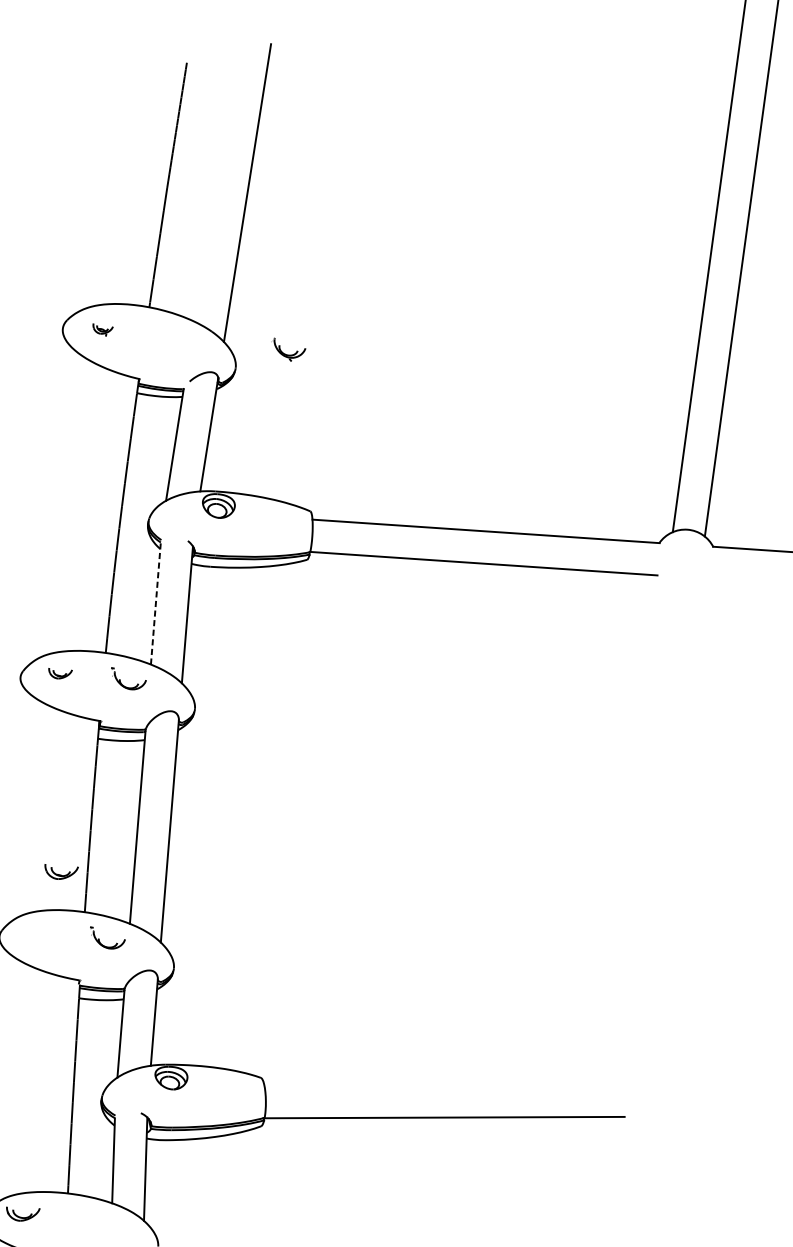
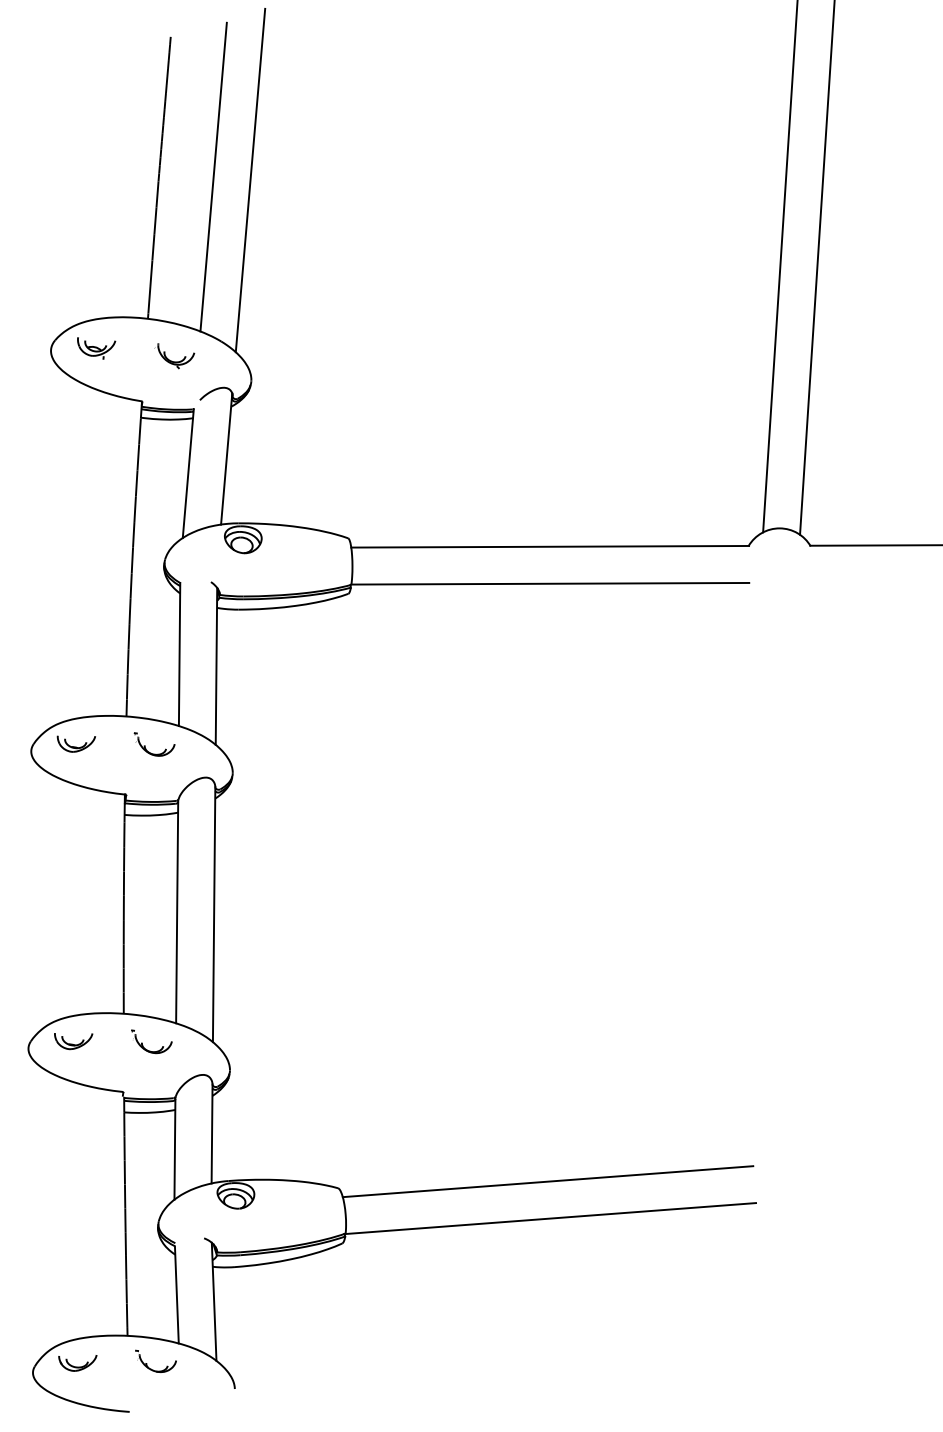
line: (215, 187) -> (213, 176), added
part: (102, 330) -> (96, 348), size x1.67
part: (287, 350) -> (174, 356), moved
line: (155, 602) -> (179, 654), dashed -> solid
part: (59, 673) -> (75, 743), size x1.43
part: (61, 872) -> (73, 1041), moved
line: (444, 1085) -> (547, 1181), added
part: (83, 1218) -> (147, 1363), added

